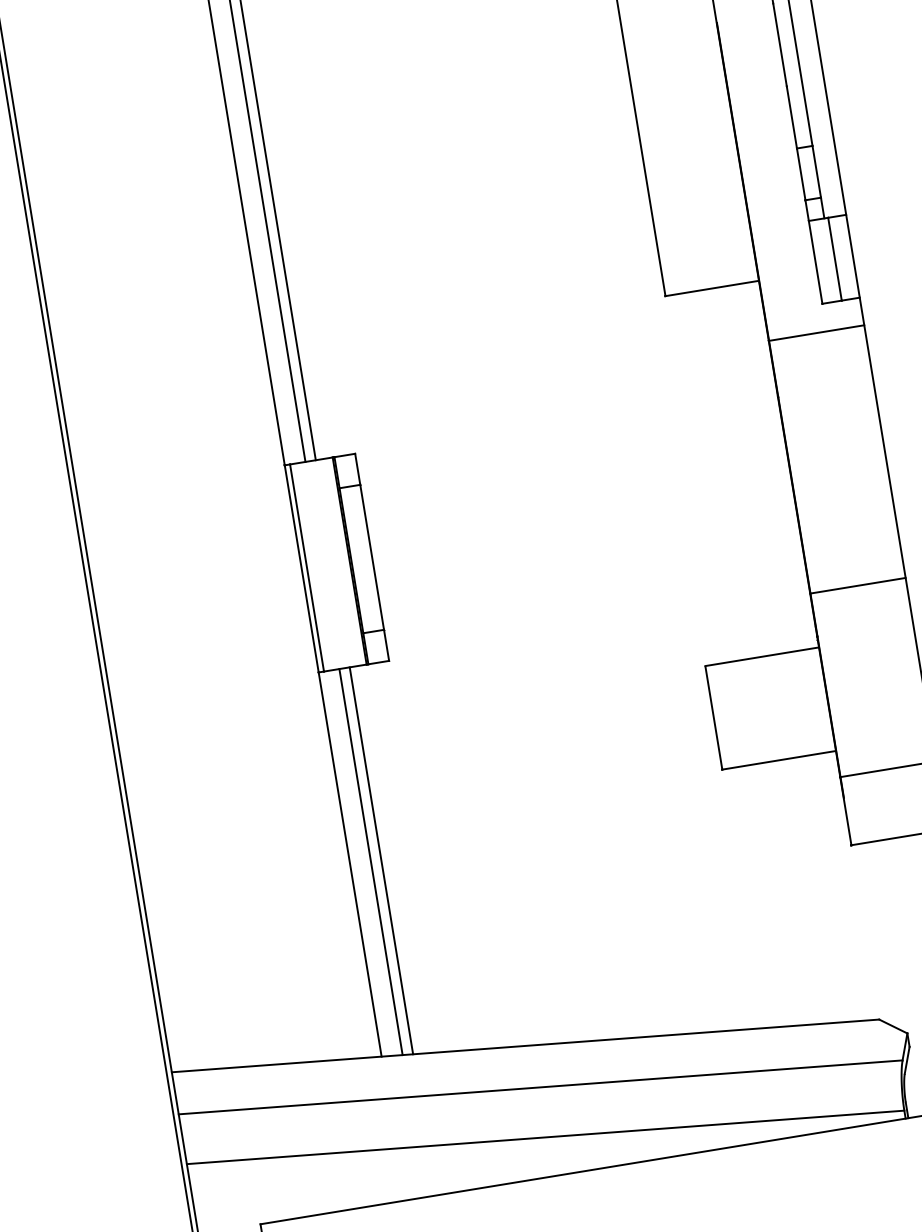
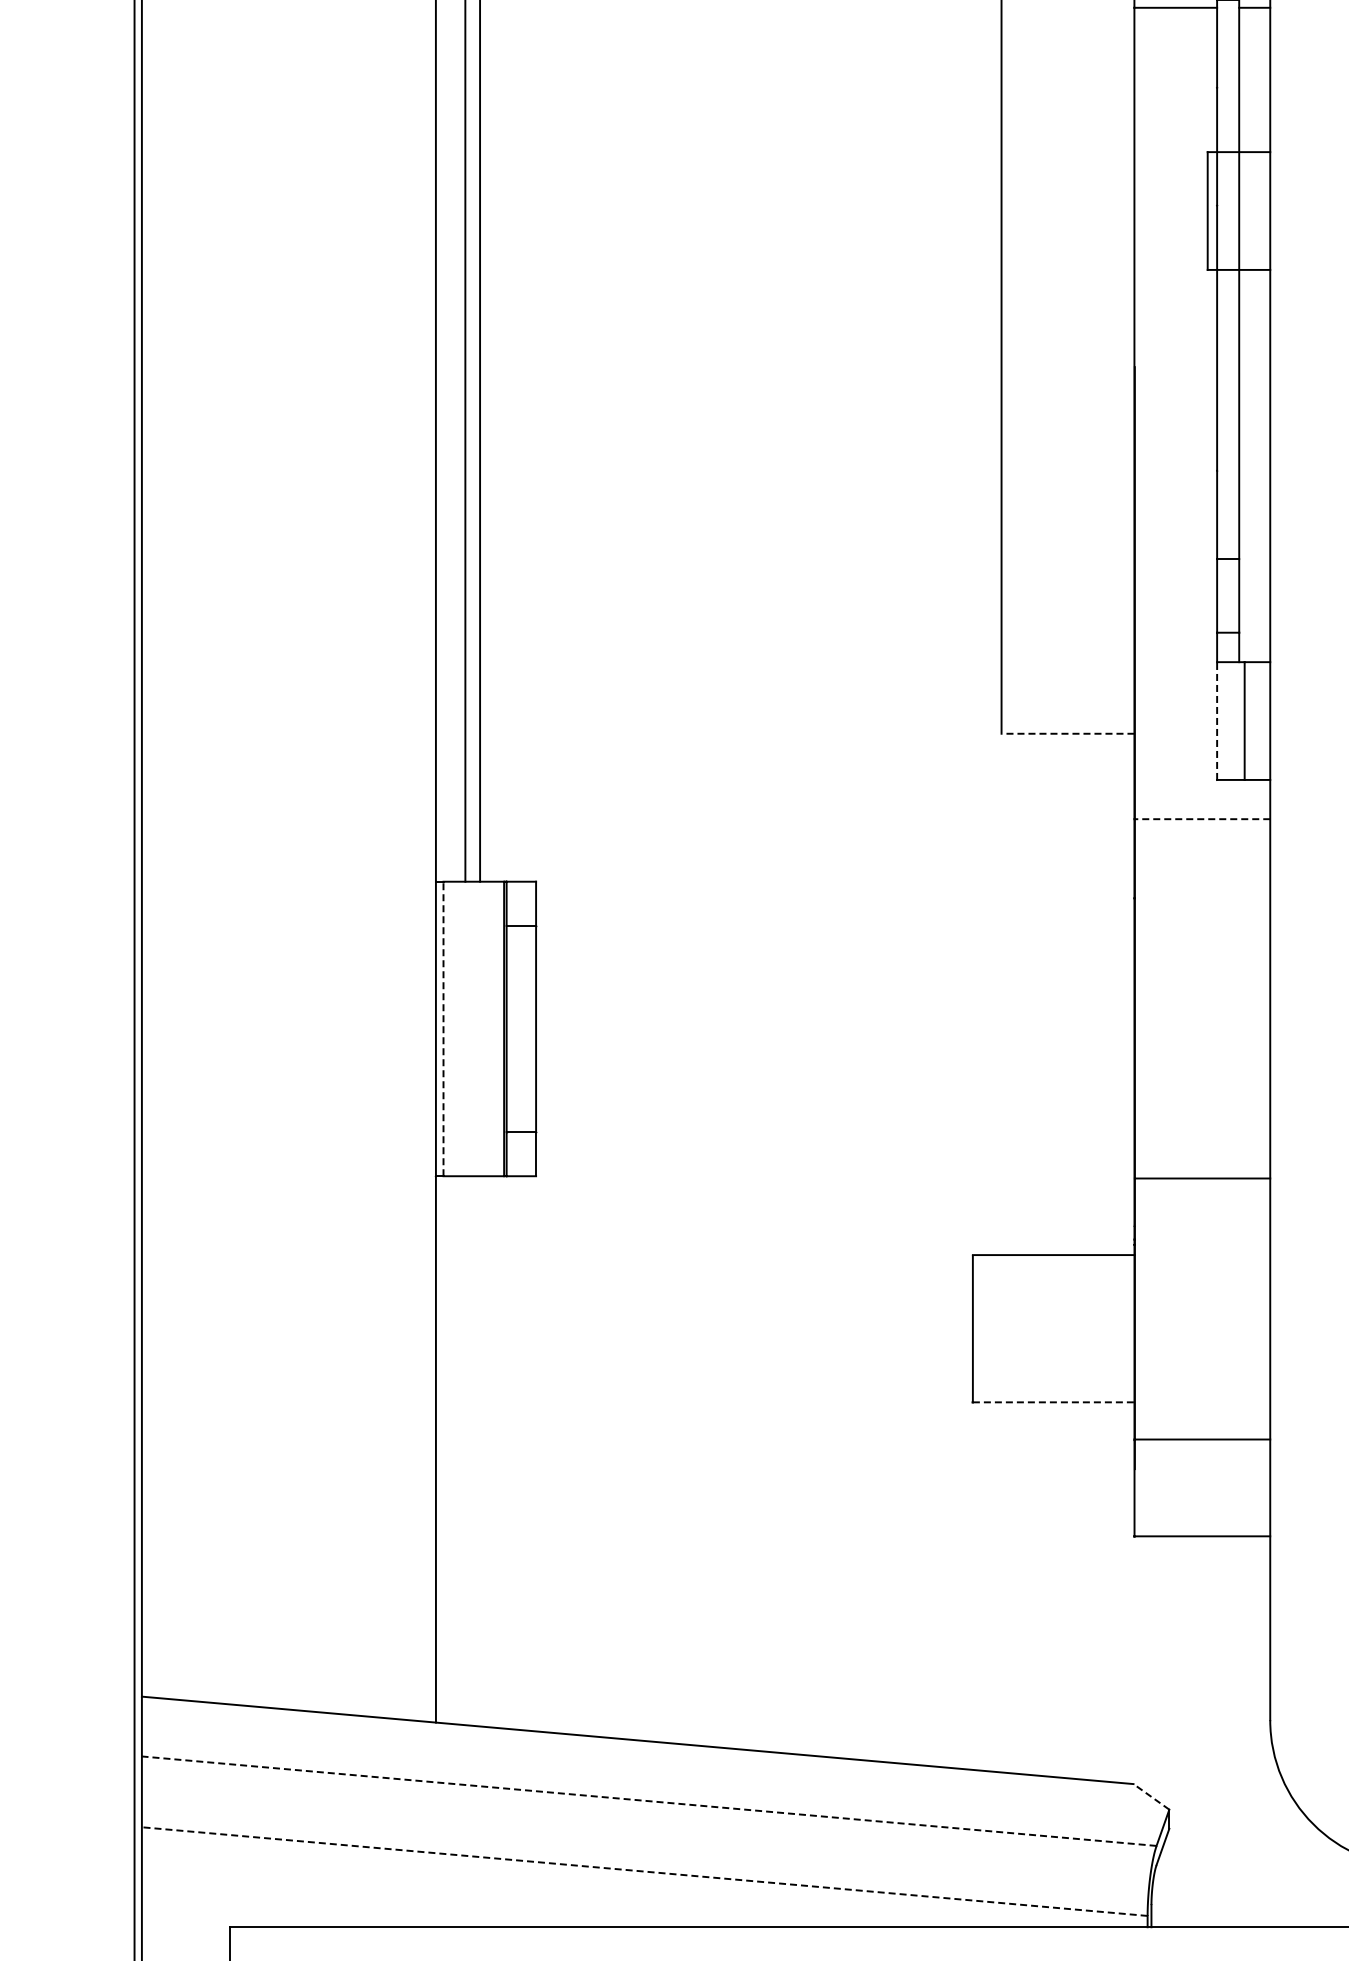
line: (815, 262) -> (1217, 721), solid -> dashed
line: (711, 288) -> (1067, 733), solid -> dashed
line: (816, 333) -> (1202, 819), solid -> dashed
line: (306, 567) -> (443, 1028), solid -> dashed
line: (779, 760) -> (1053, 1402), solid -> dashed
line: (381, 860) -> (480, 1451), removed
line: (371, 861) -> (465, 1450), removed
line: (893, 1026) -> (1151, 1796), solid -> dashed
line: (540, 1087) -> (648, 1801), solid -> dashed
line: (545, 1137) -> (644, 1871), solid -> dashed

